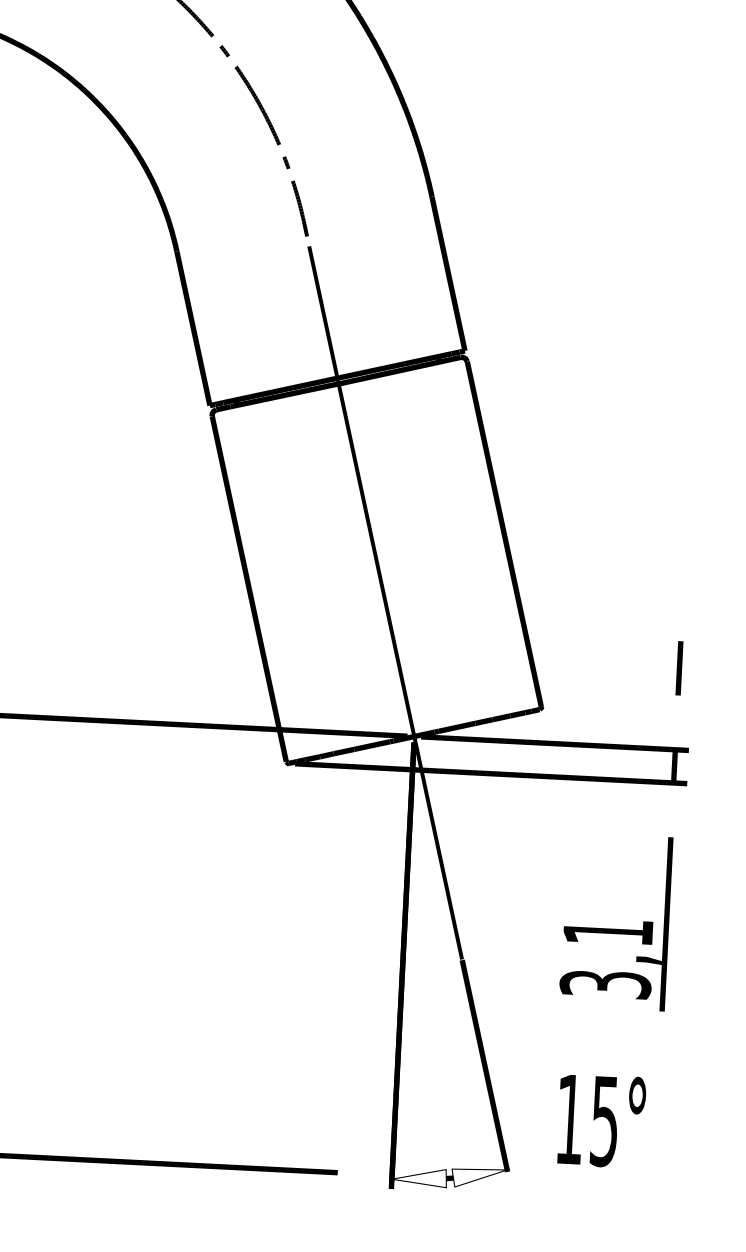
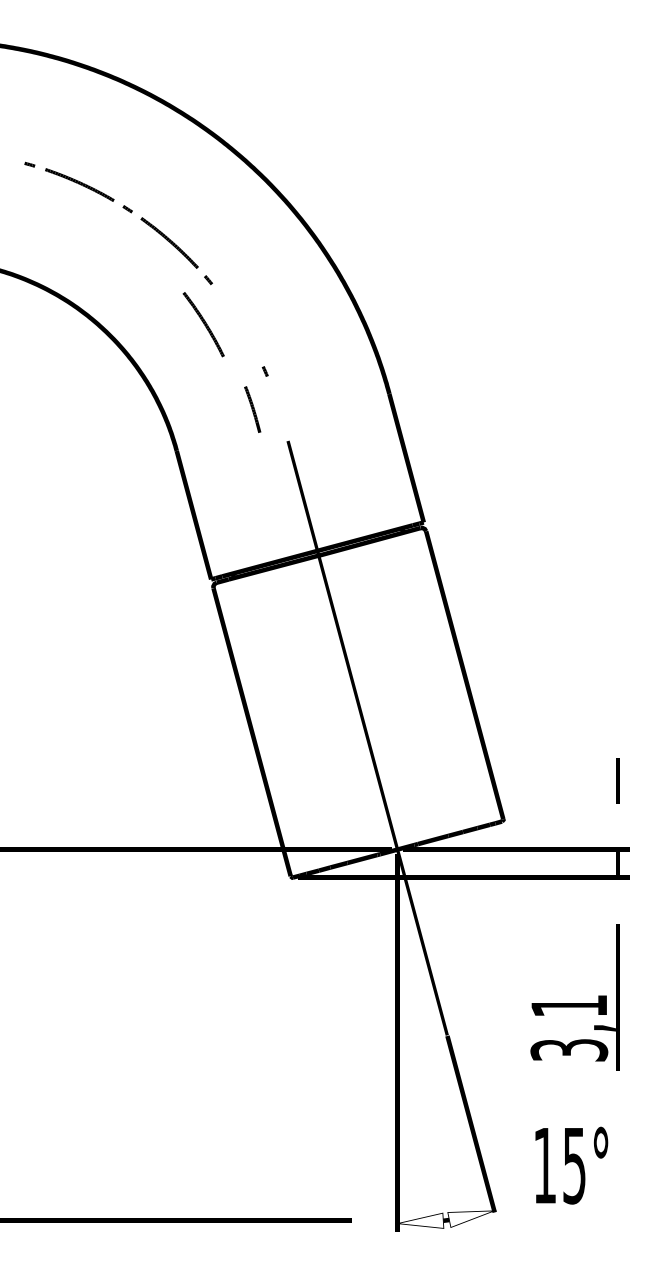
part: (257, 105) -> (203, 324), moved
part: (299, 208) -> (252, 409), moved

